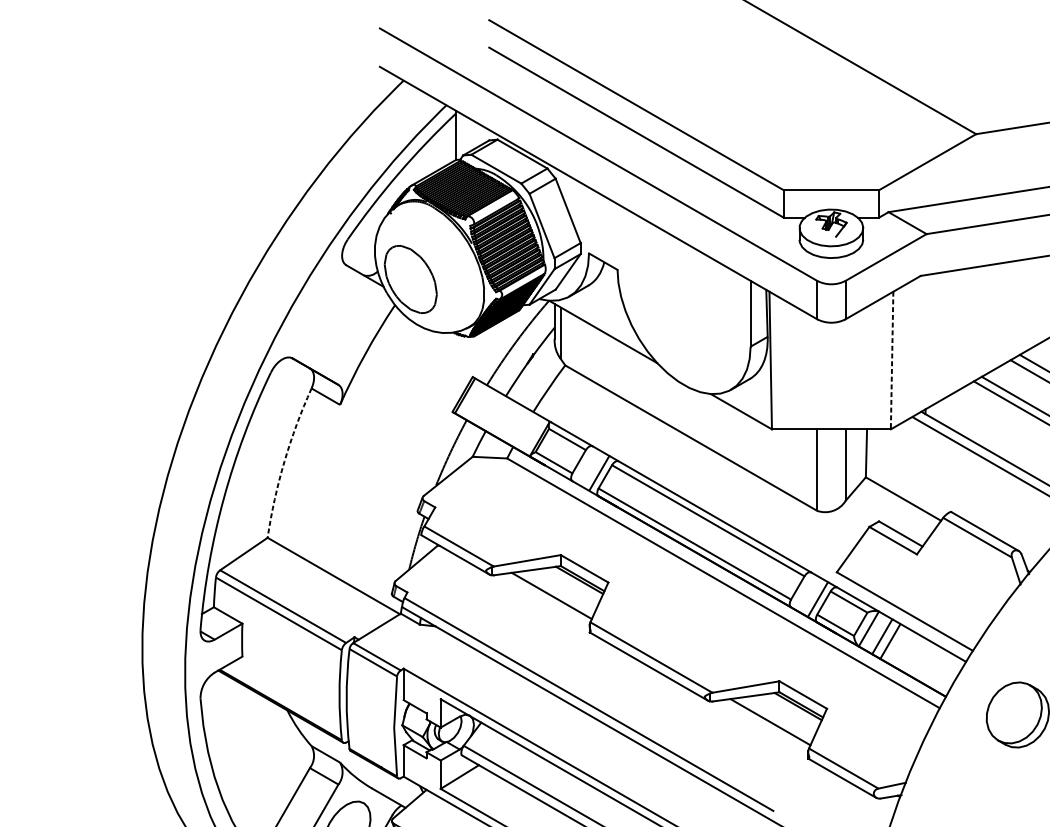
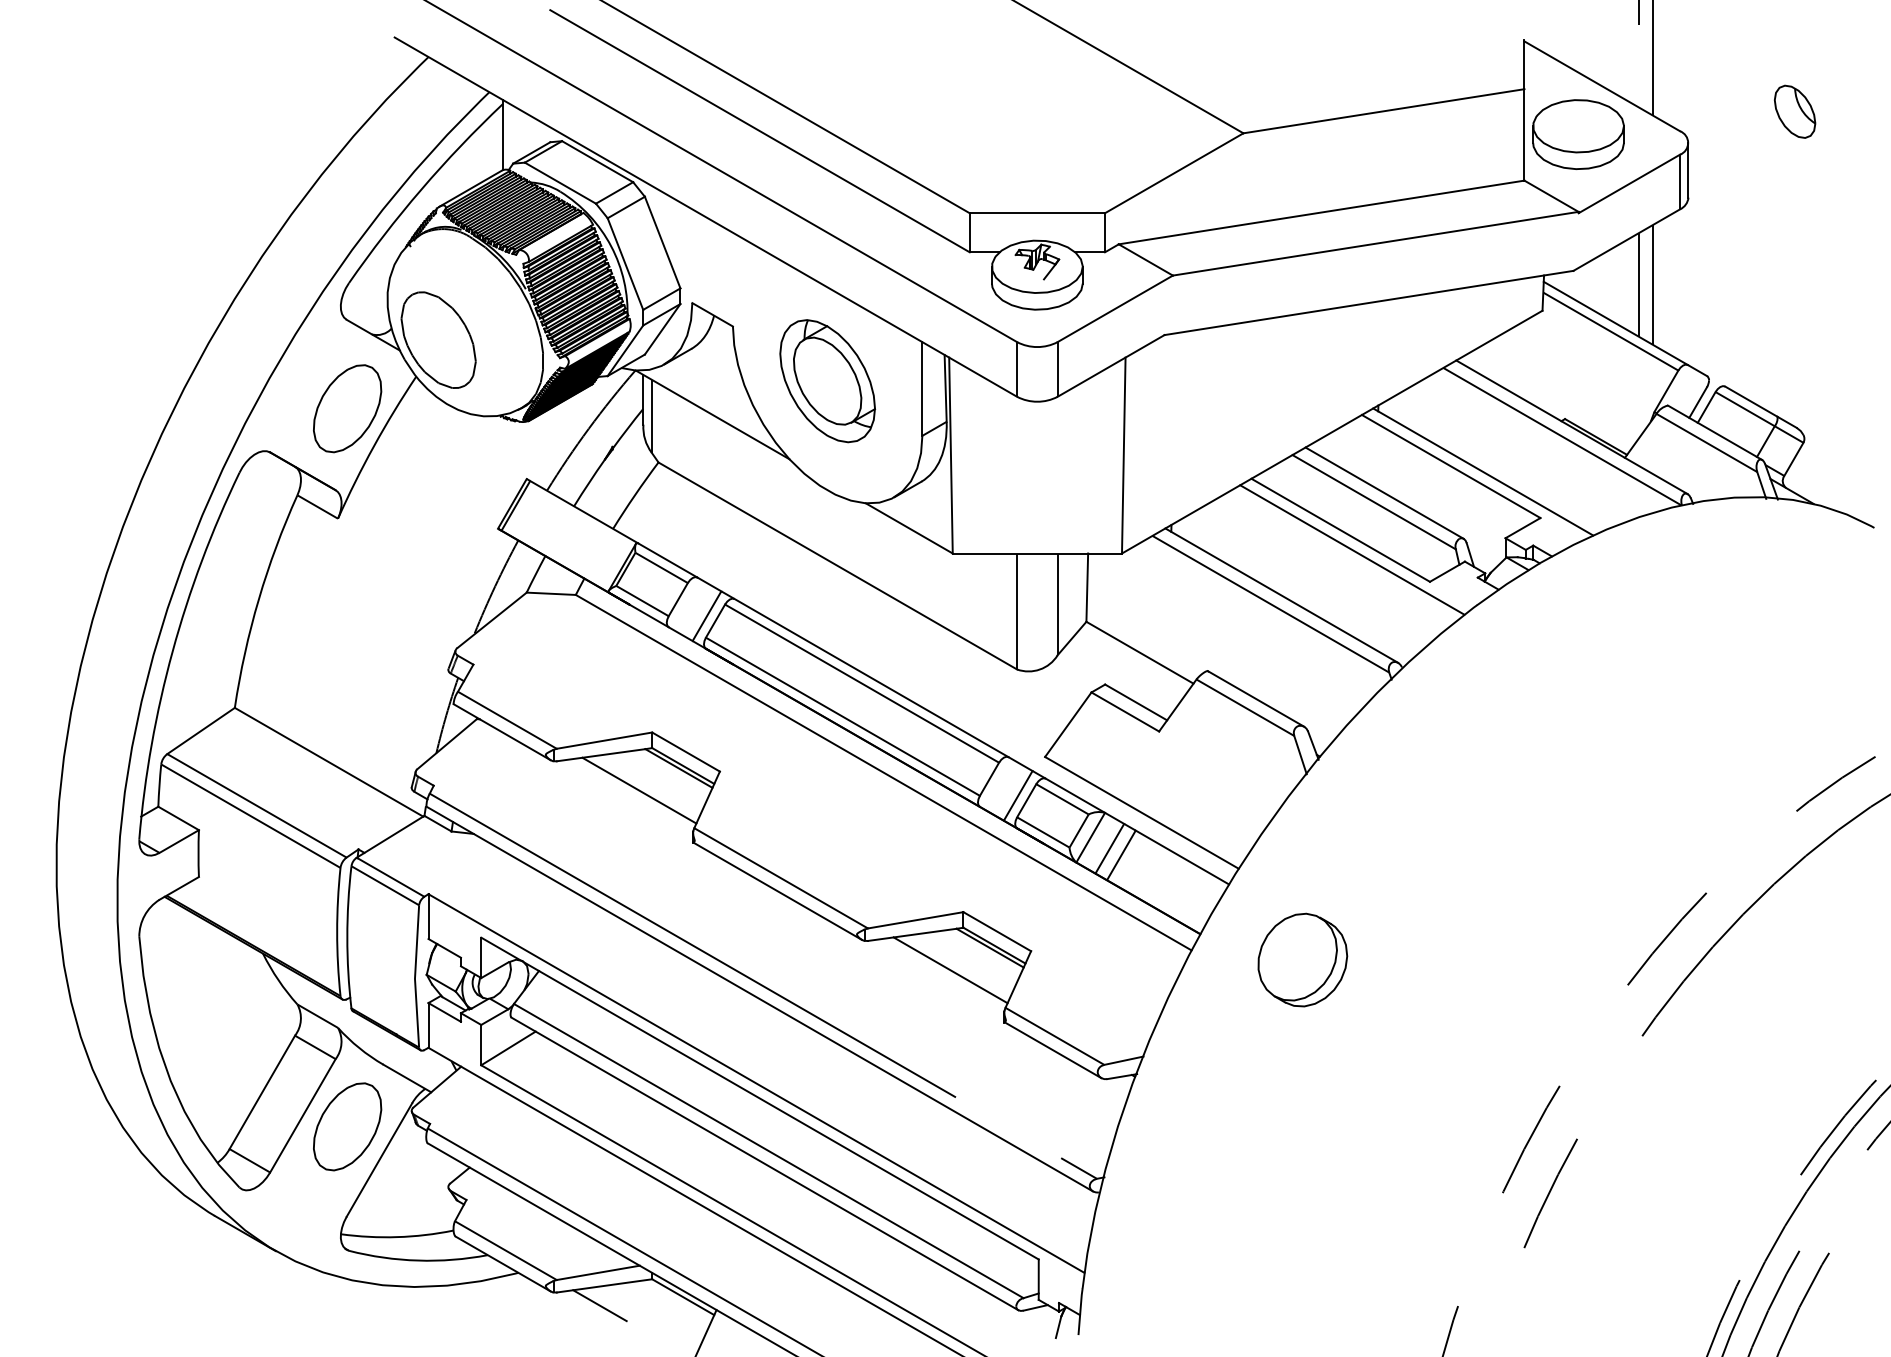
part: (683, 308) -> (827, 381), added
part: (346, 327) -> (347, 408), added
line: (891, 360) -> (1123, 455), dashed -> solid
arc: (284, 461) -> (258, 599), dashed -> solid

